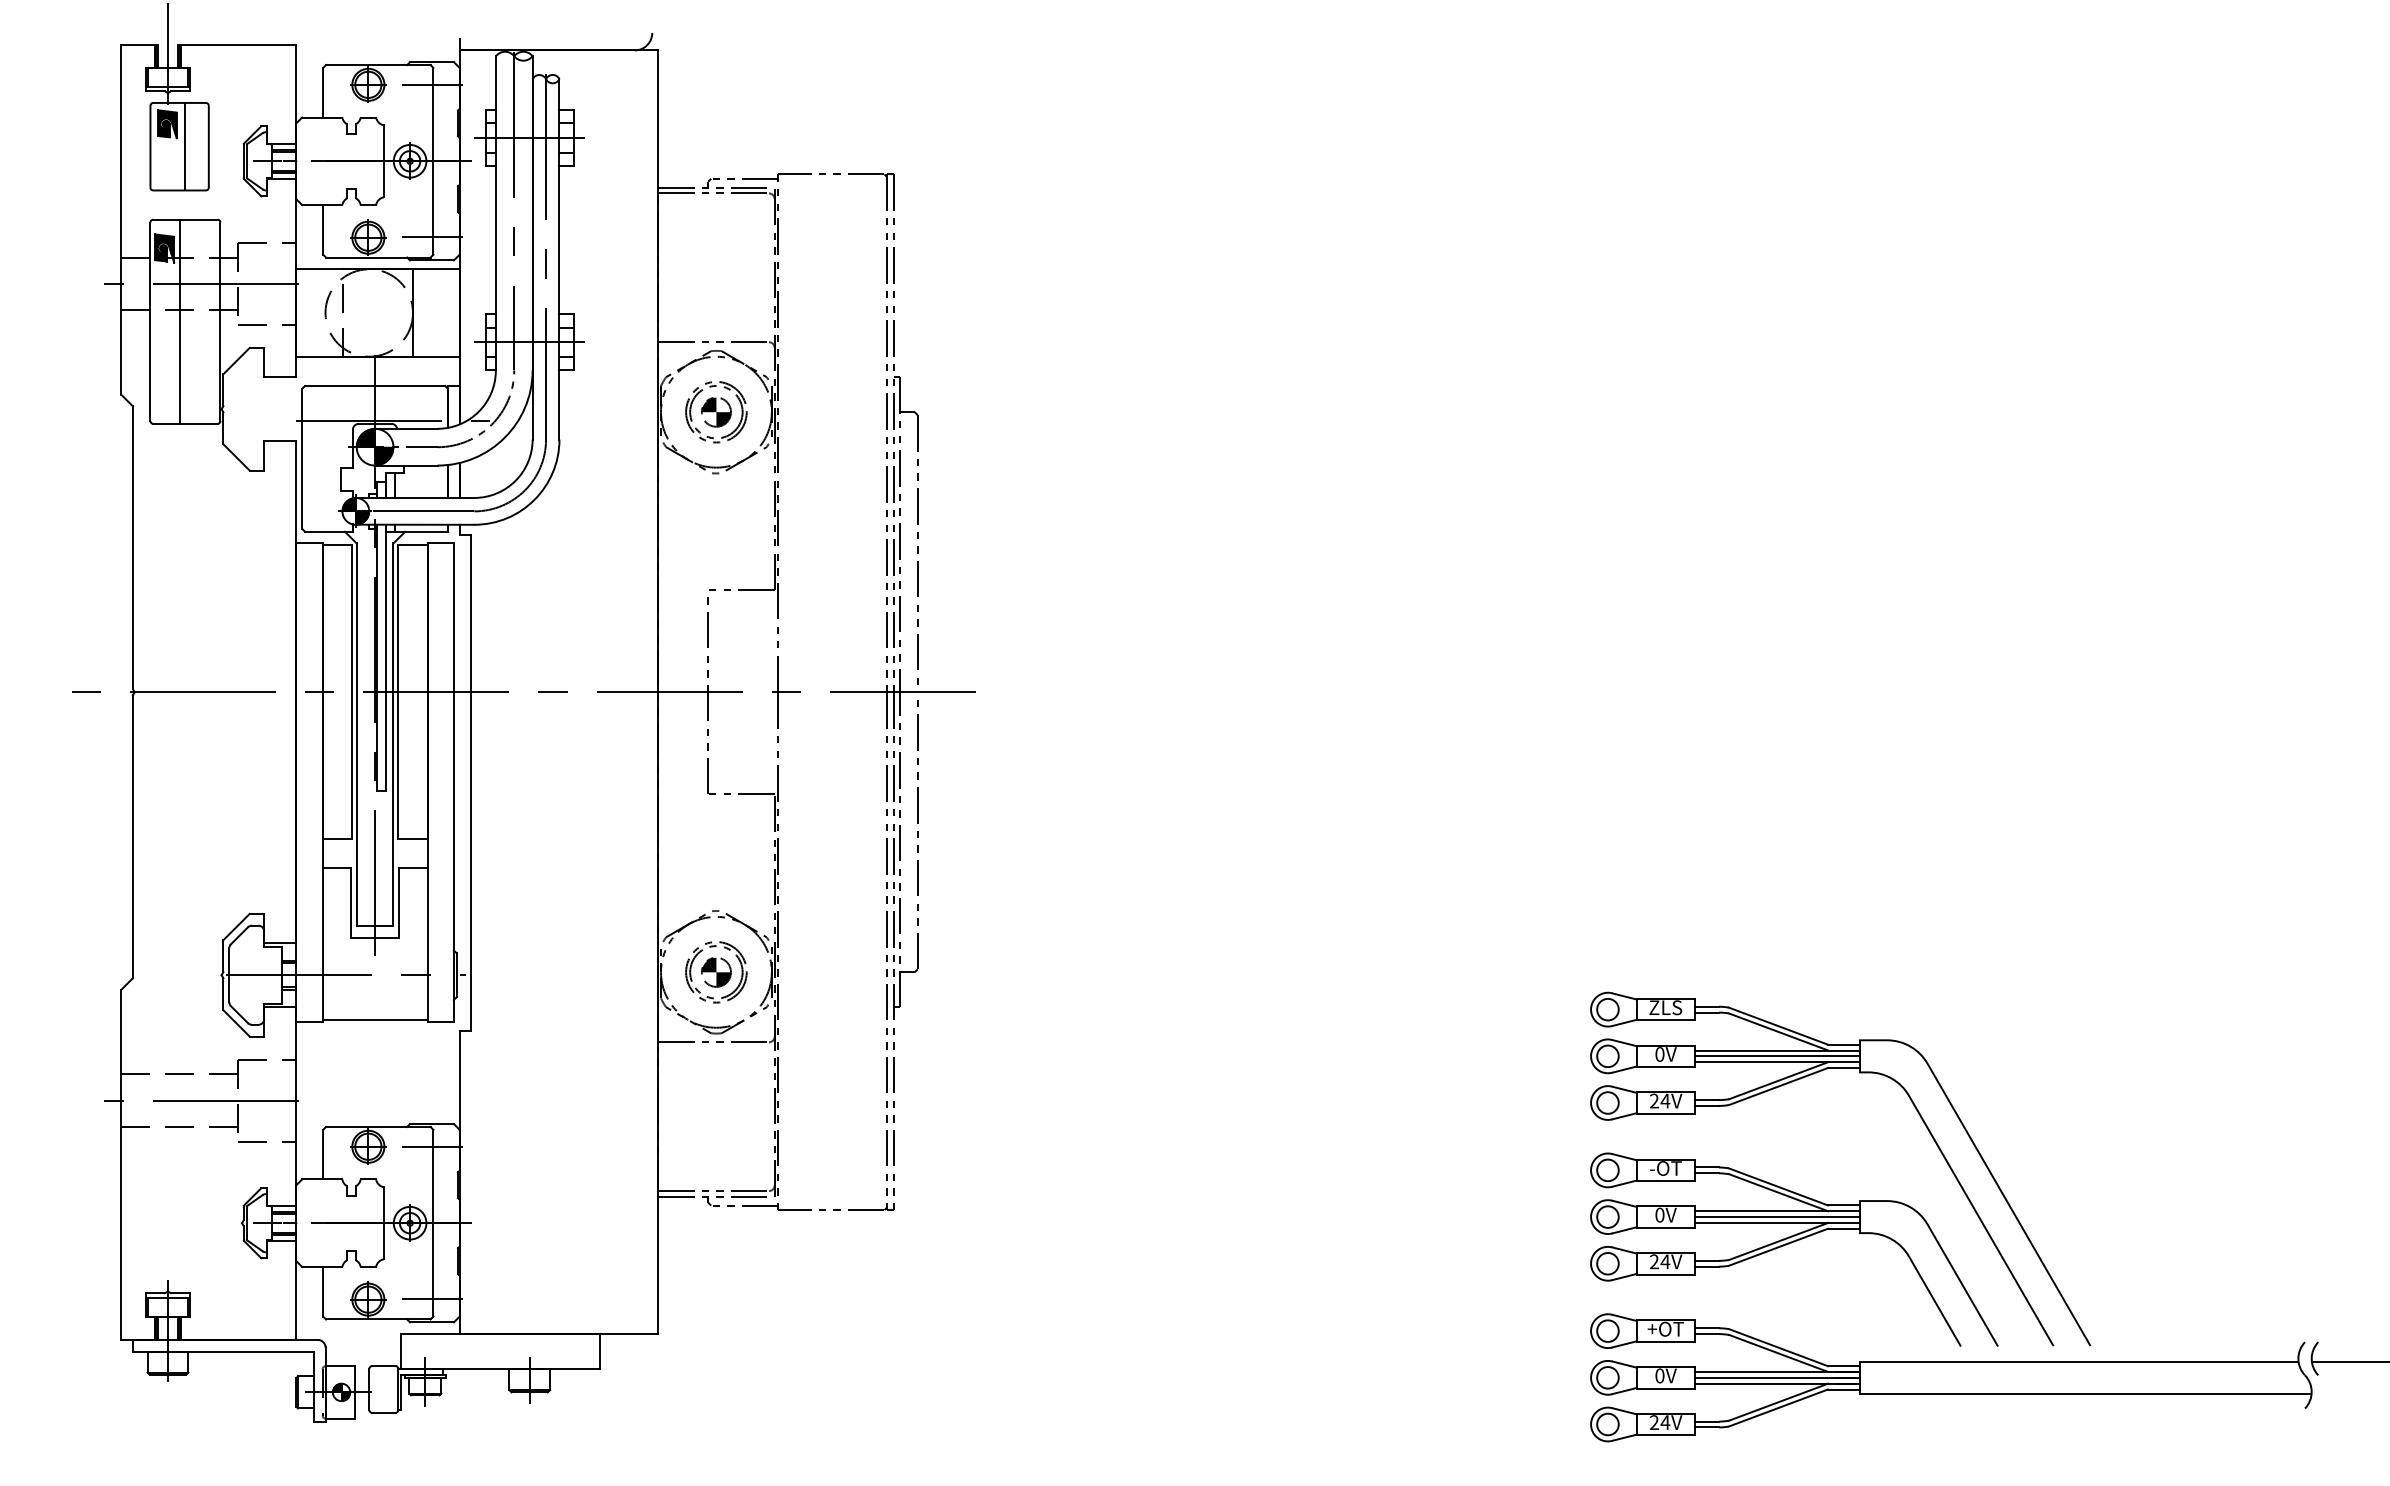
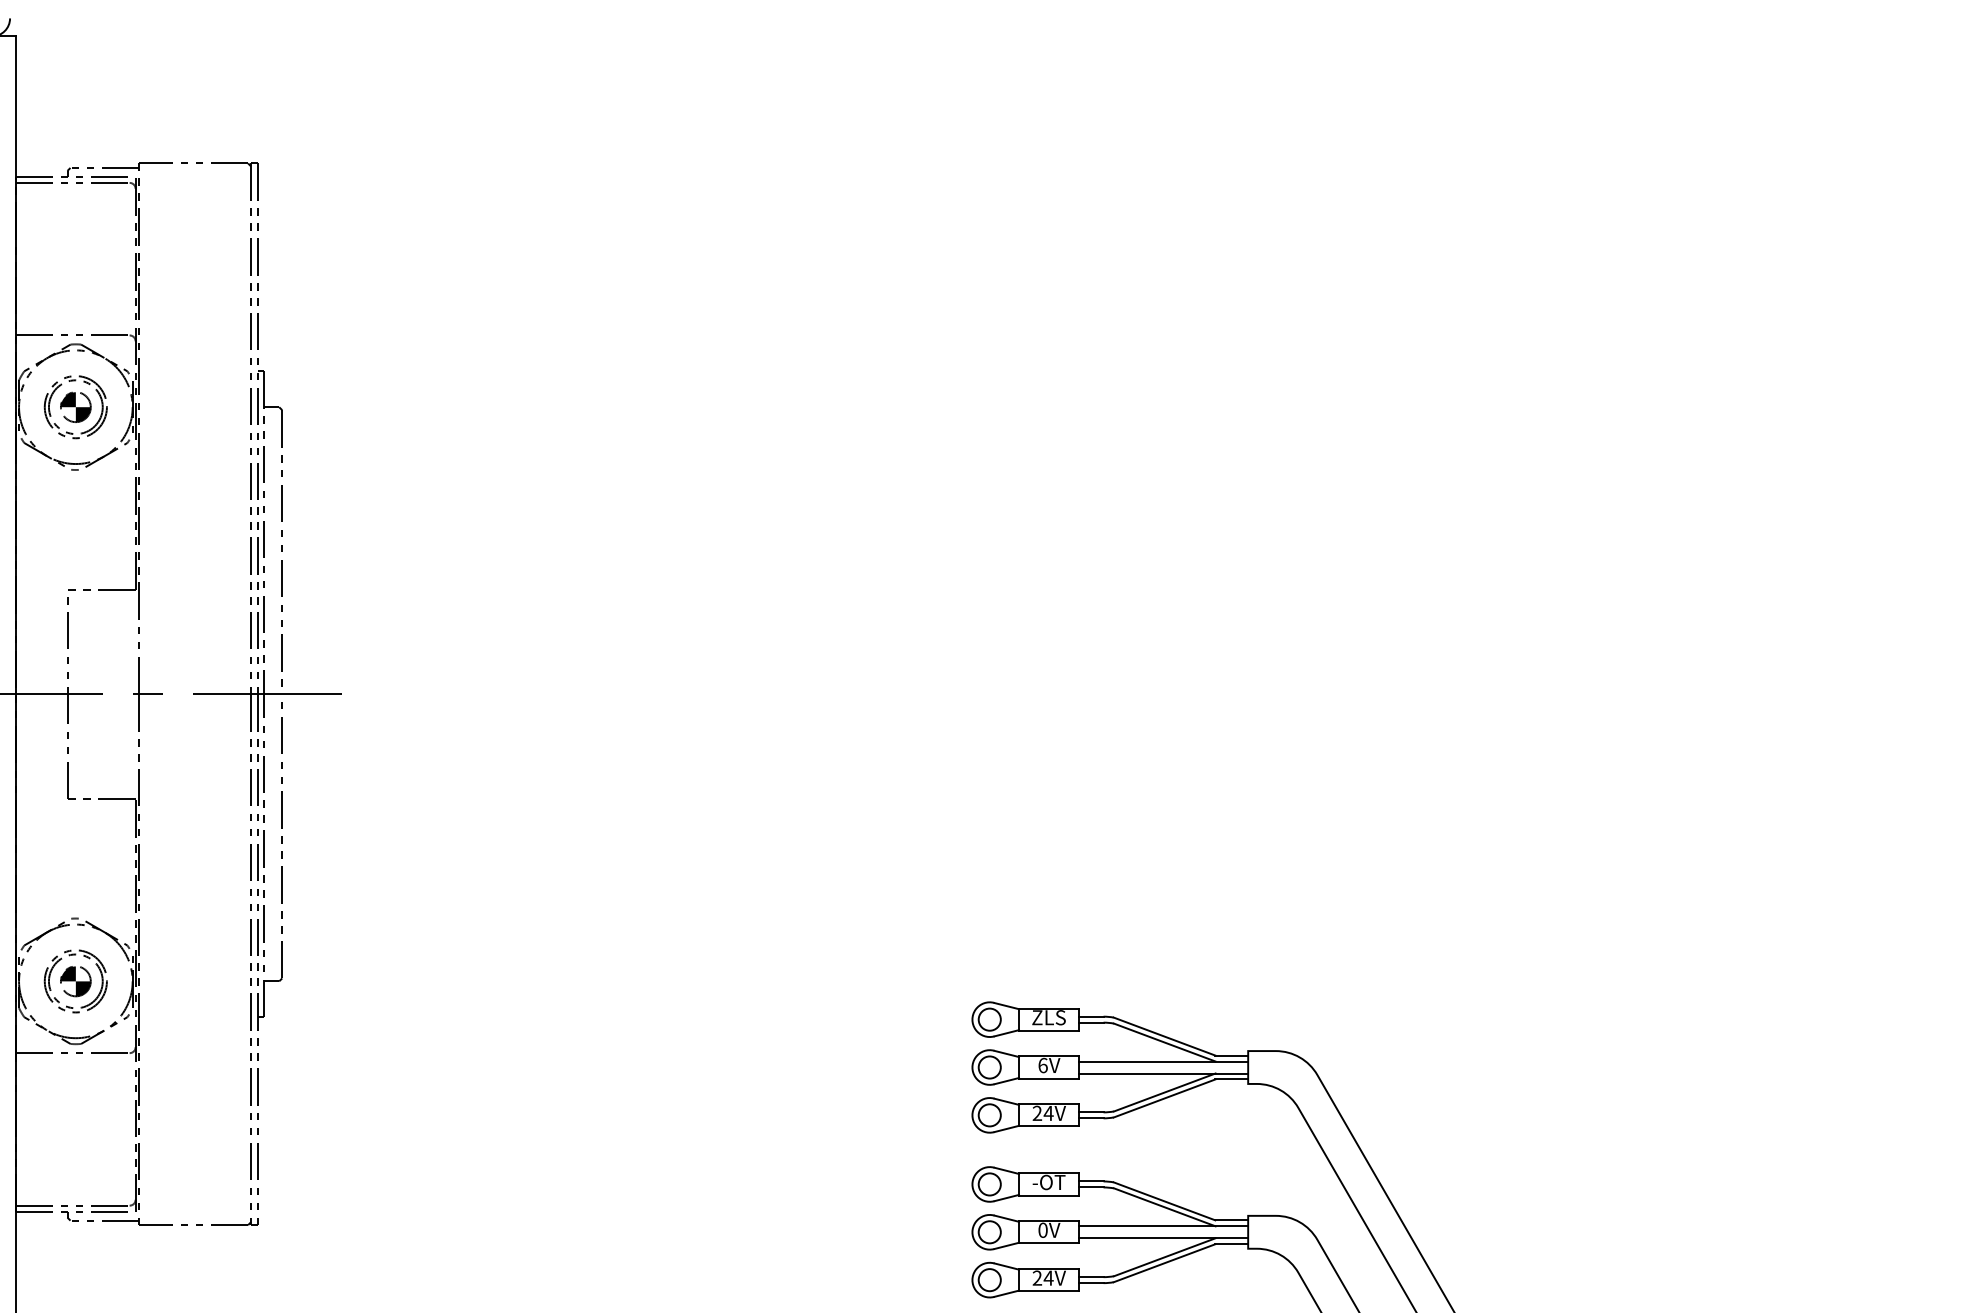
text: (1659, 1054) -> (1042, 1065), 0V -> 6V
line: (1777, 1056) -> (1163, 1067), removed
line: (1777, 1217) -> (1163, 1232), removed

